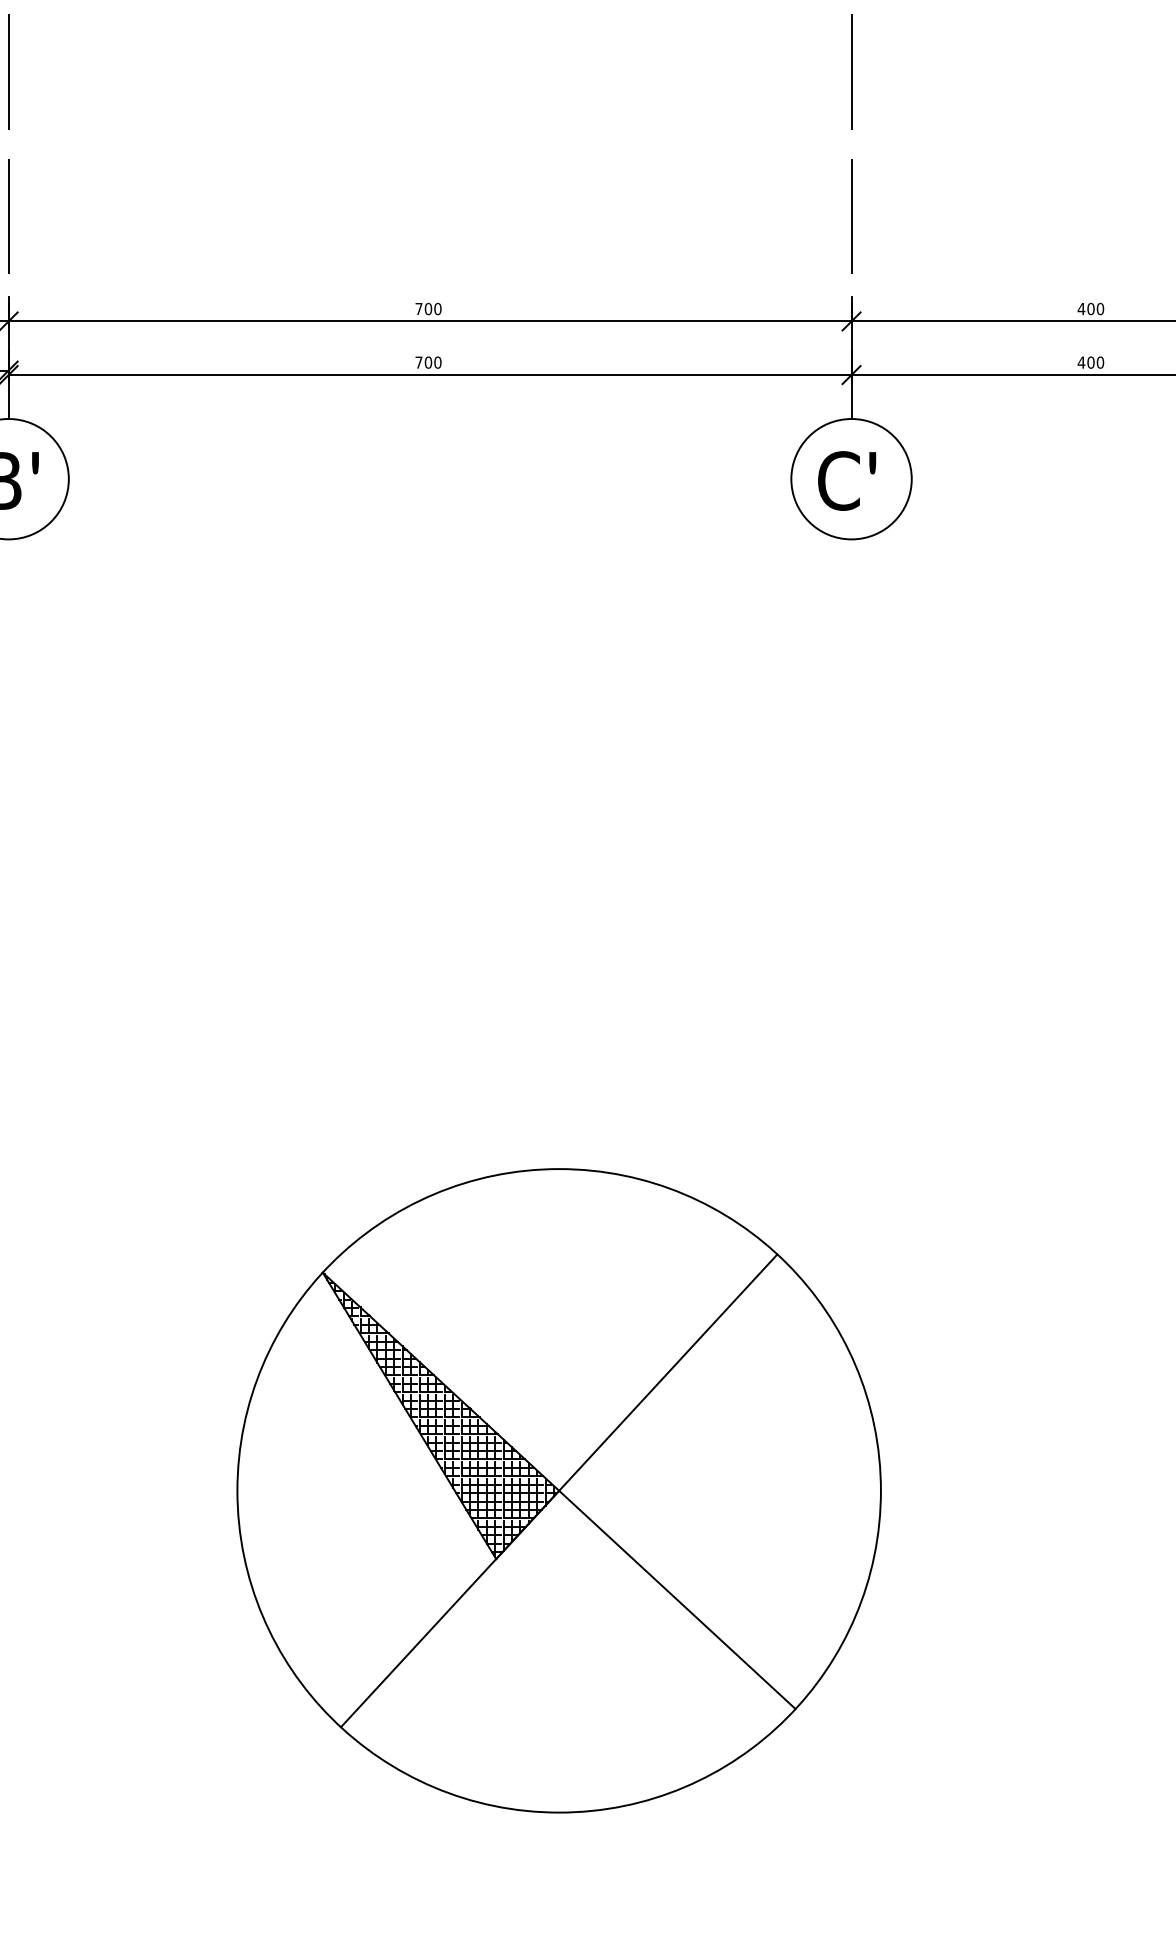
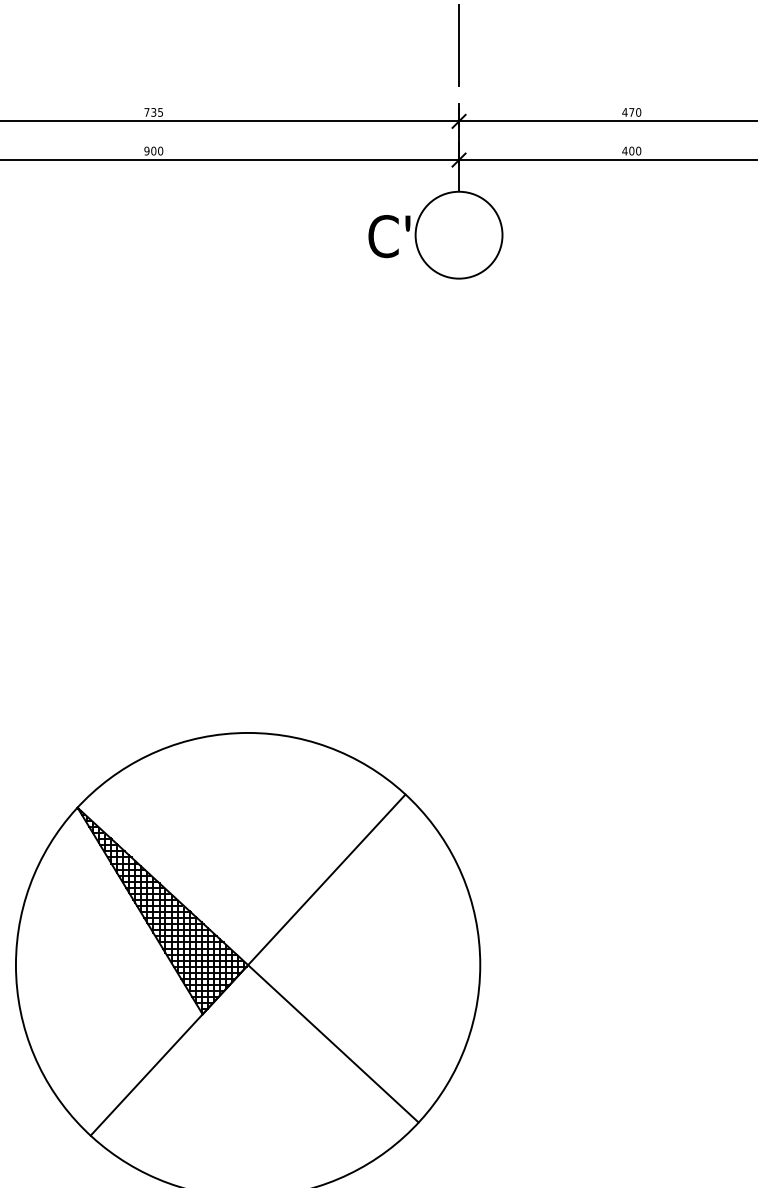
text: (432, 308) -> (156, 112), 700 -> 735
text: (1090, 308) -> (631, 112), 400 -> 470
text: (418, 362) -> (146, 151), 700 -> 900
text: (847, 480) -> (389, 236), moved

